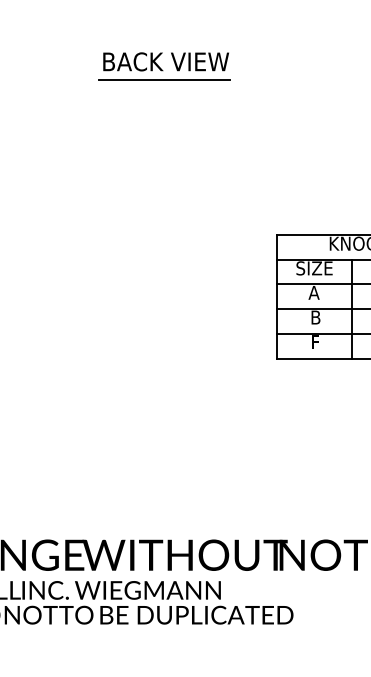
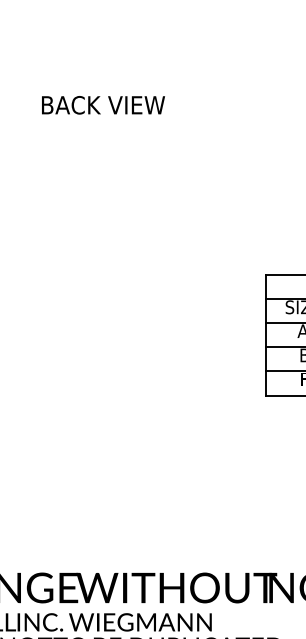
text: (165, 61) -> (102, 104), moved
line: (164, 80) -> (156, 123), removed

